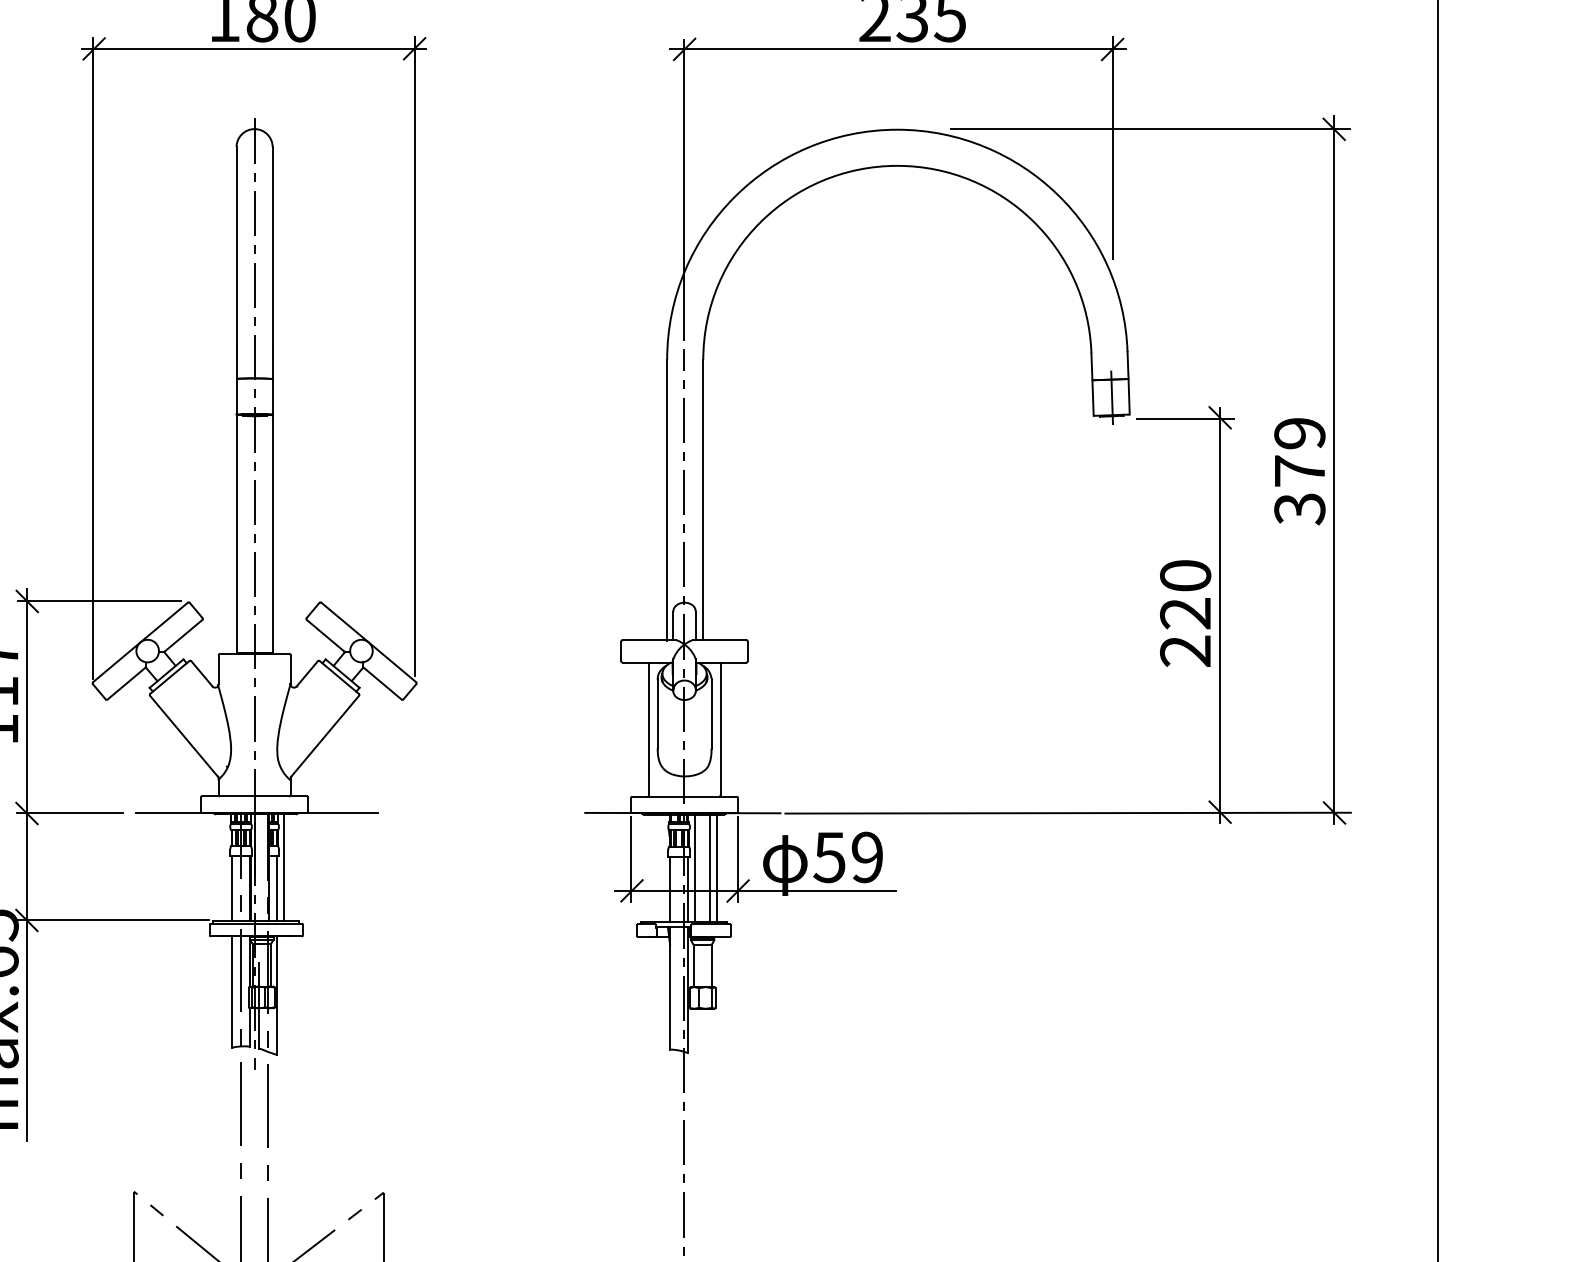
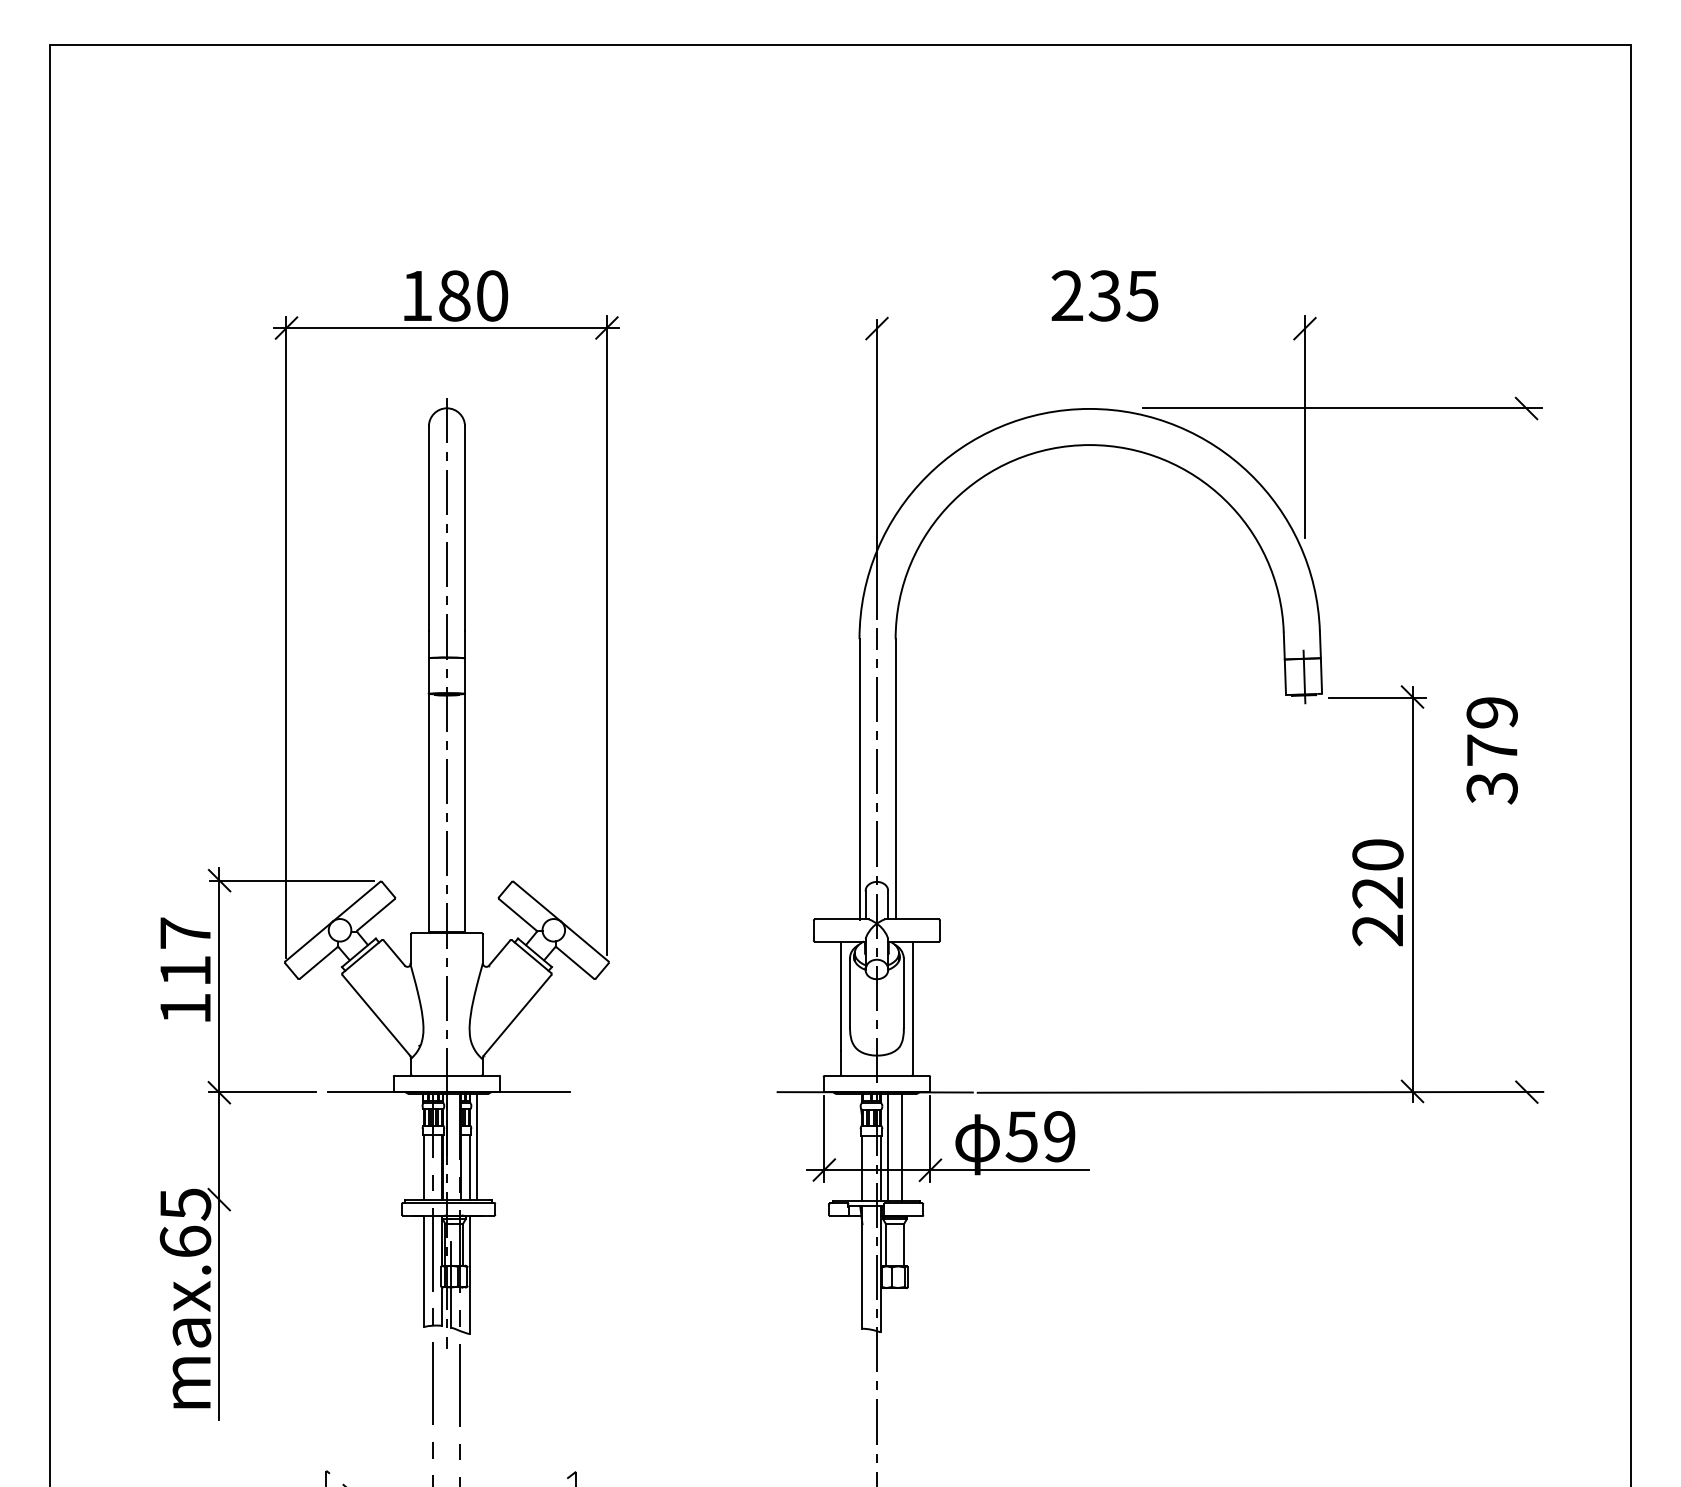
line: (897, 49) -> (1089, 328), removed
line: (1334, 469) -> (1526, 748), removed
line: (716, 867) -> (908, 1146), removed
line: (113, 920) -> (305, 1199), removed

